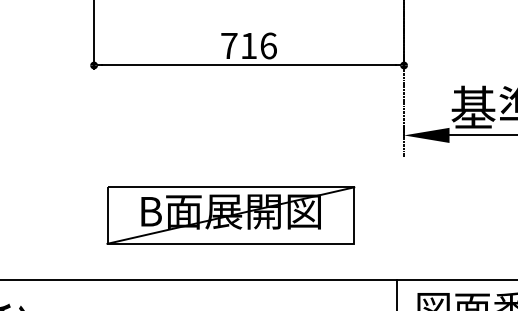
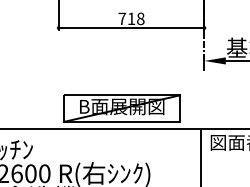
text: (268, 45) -> (140, 18), 716 -> 718
part: (229, 215) -> (121, 108), moved

